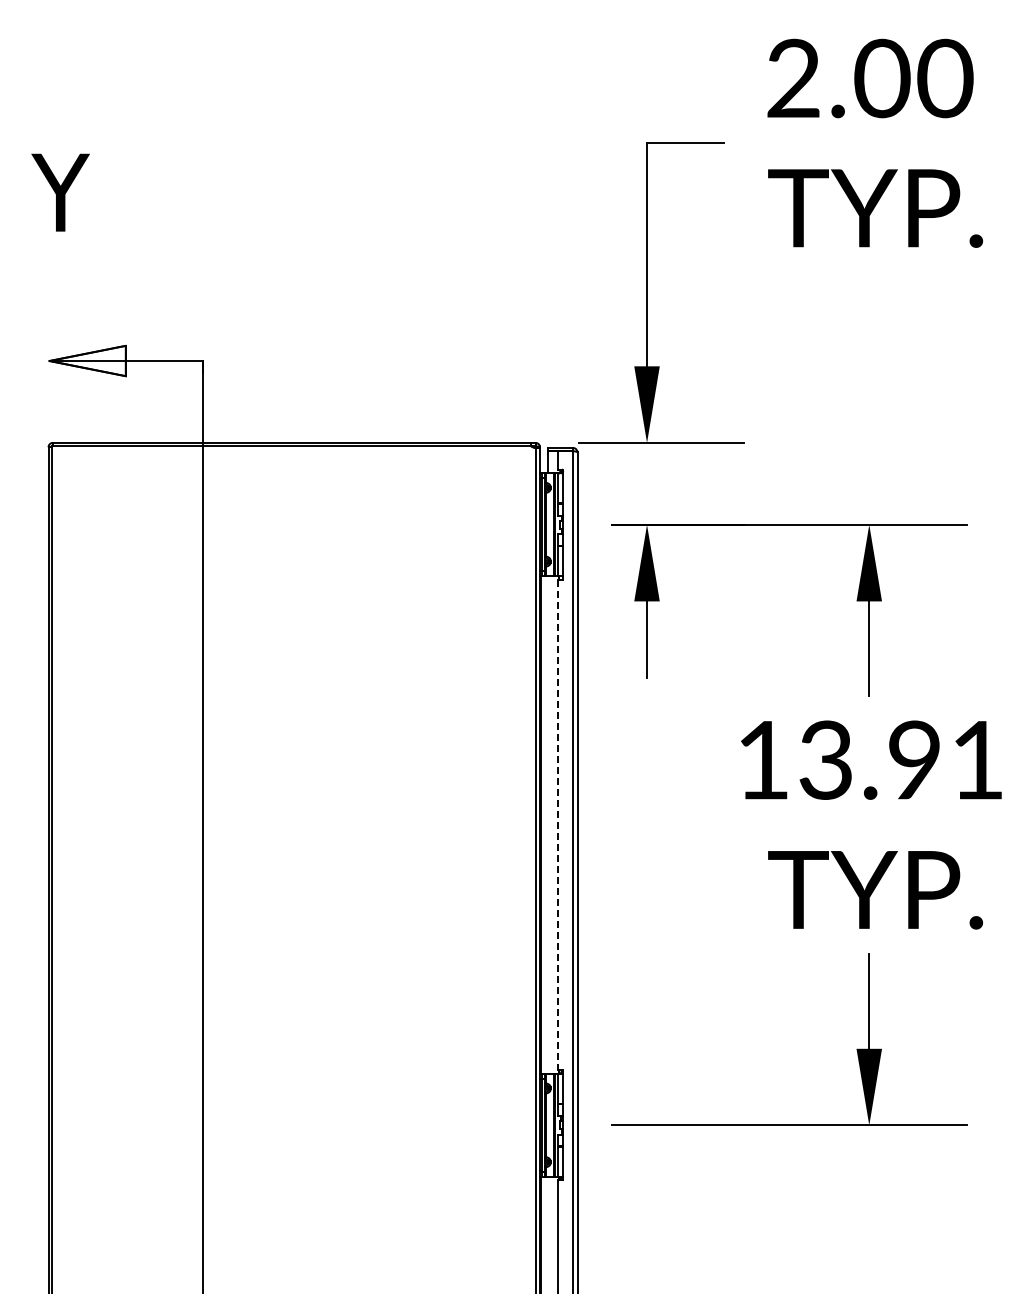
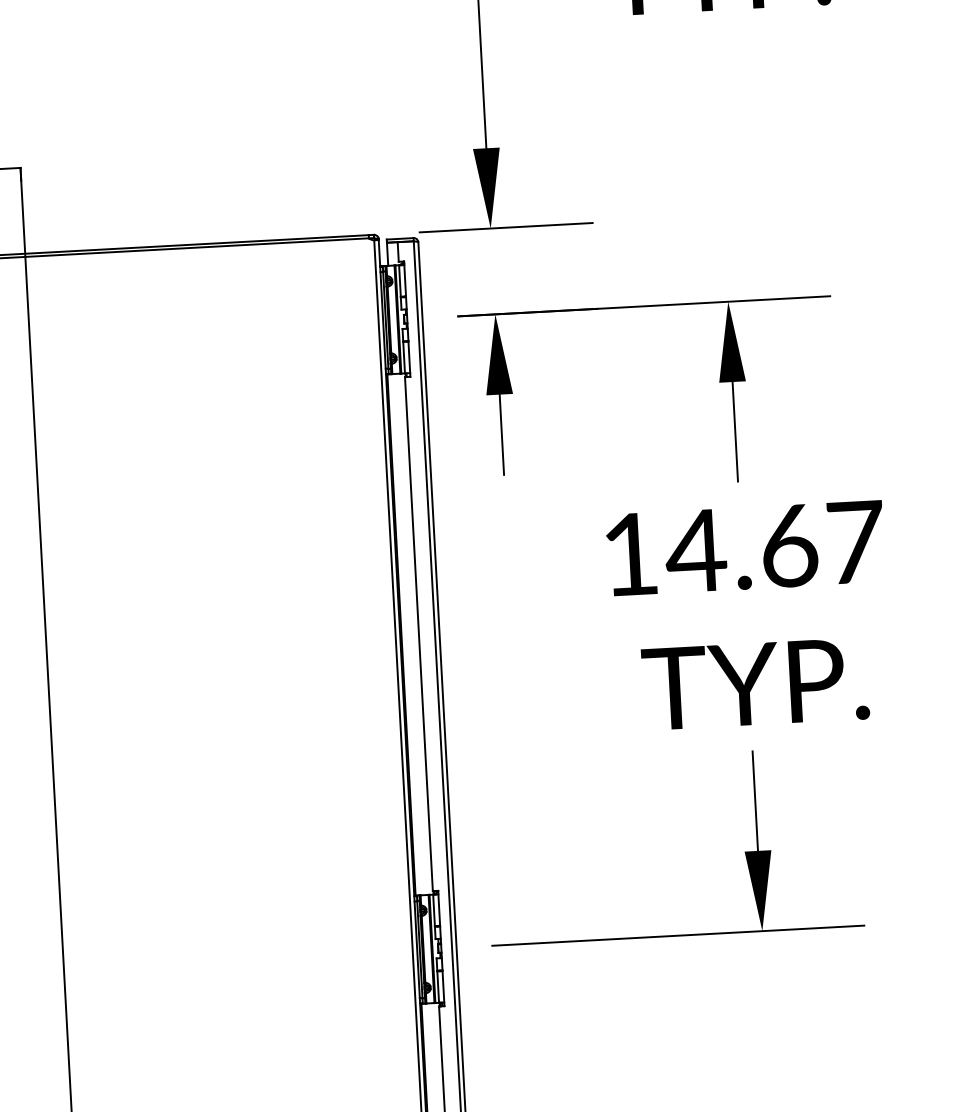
text: (900, 759) -> (774, 545), 13.91 -> 14.67
line: (557, 825) -> (418, 634), dashed -> solid

